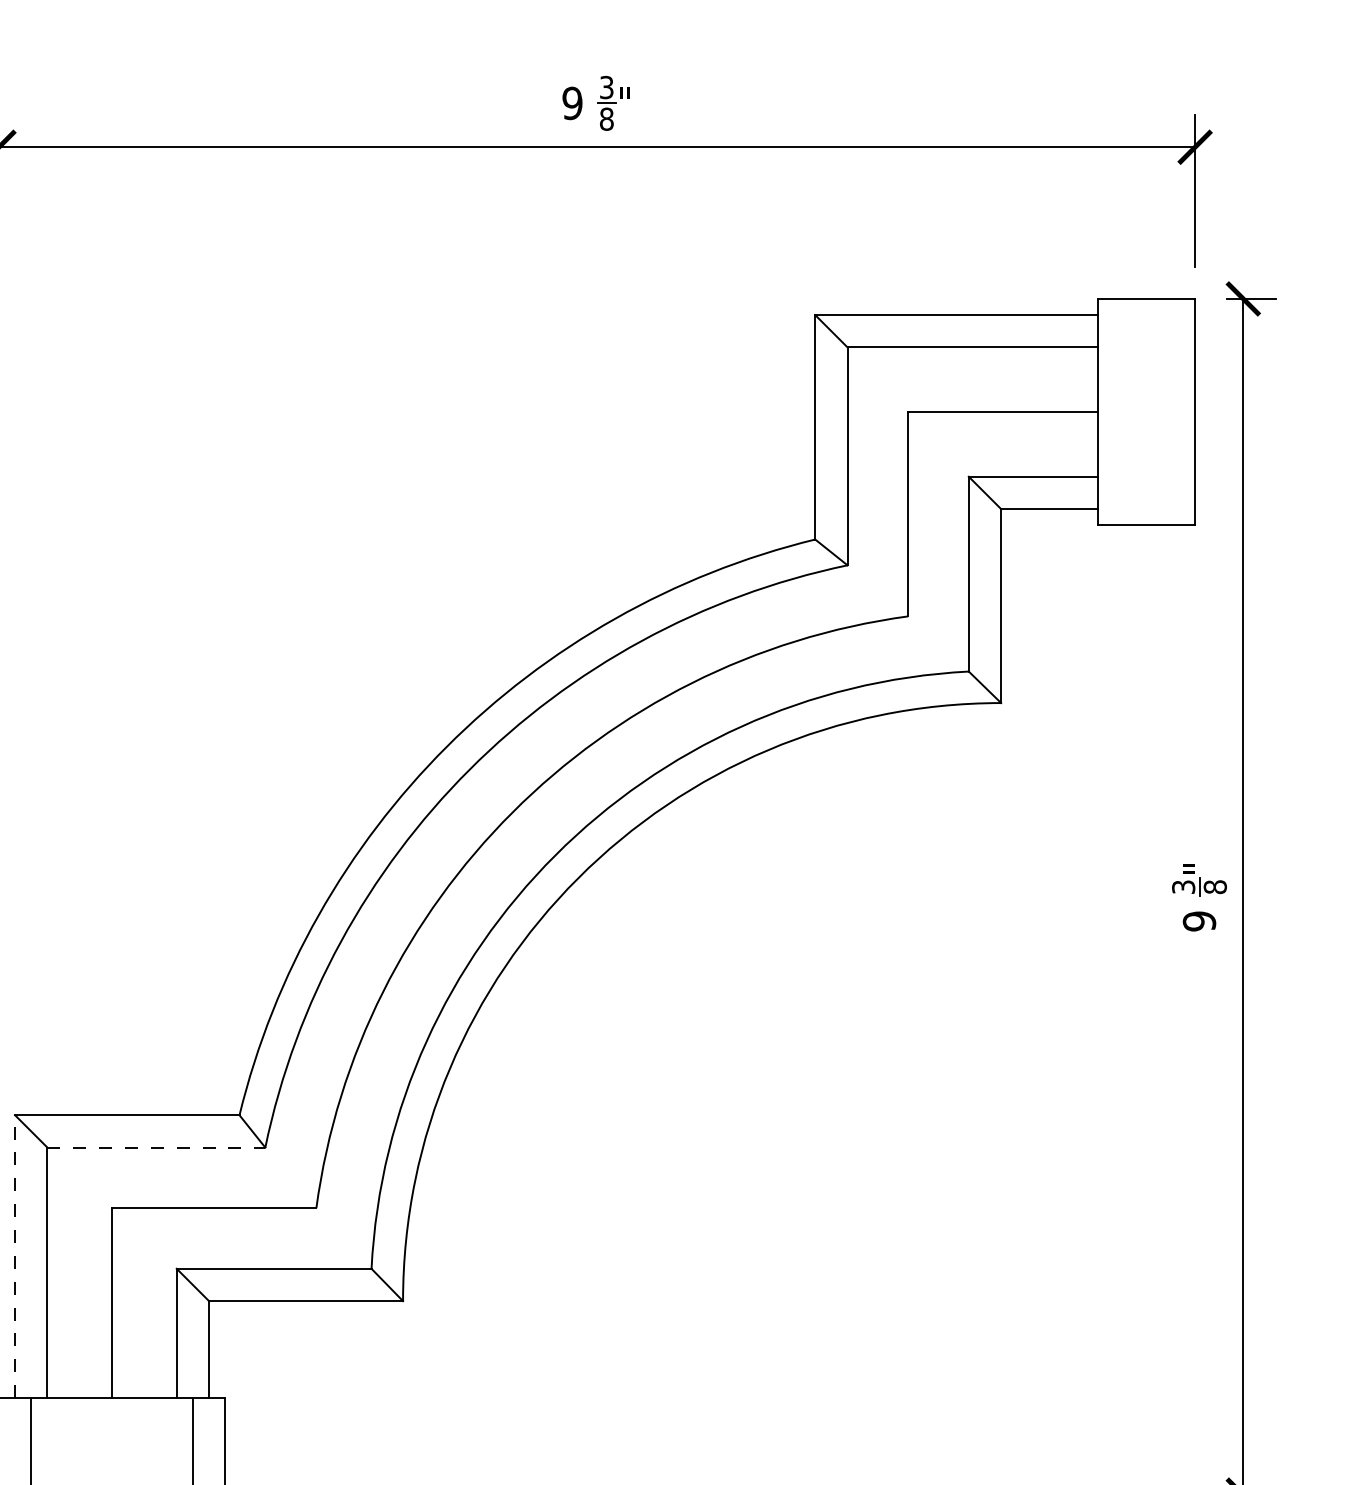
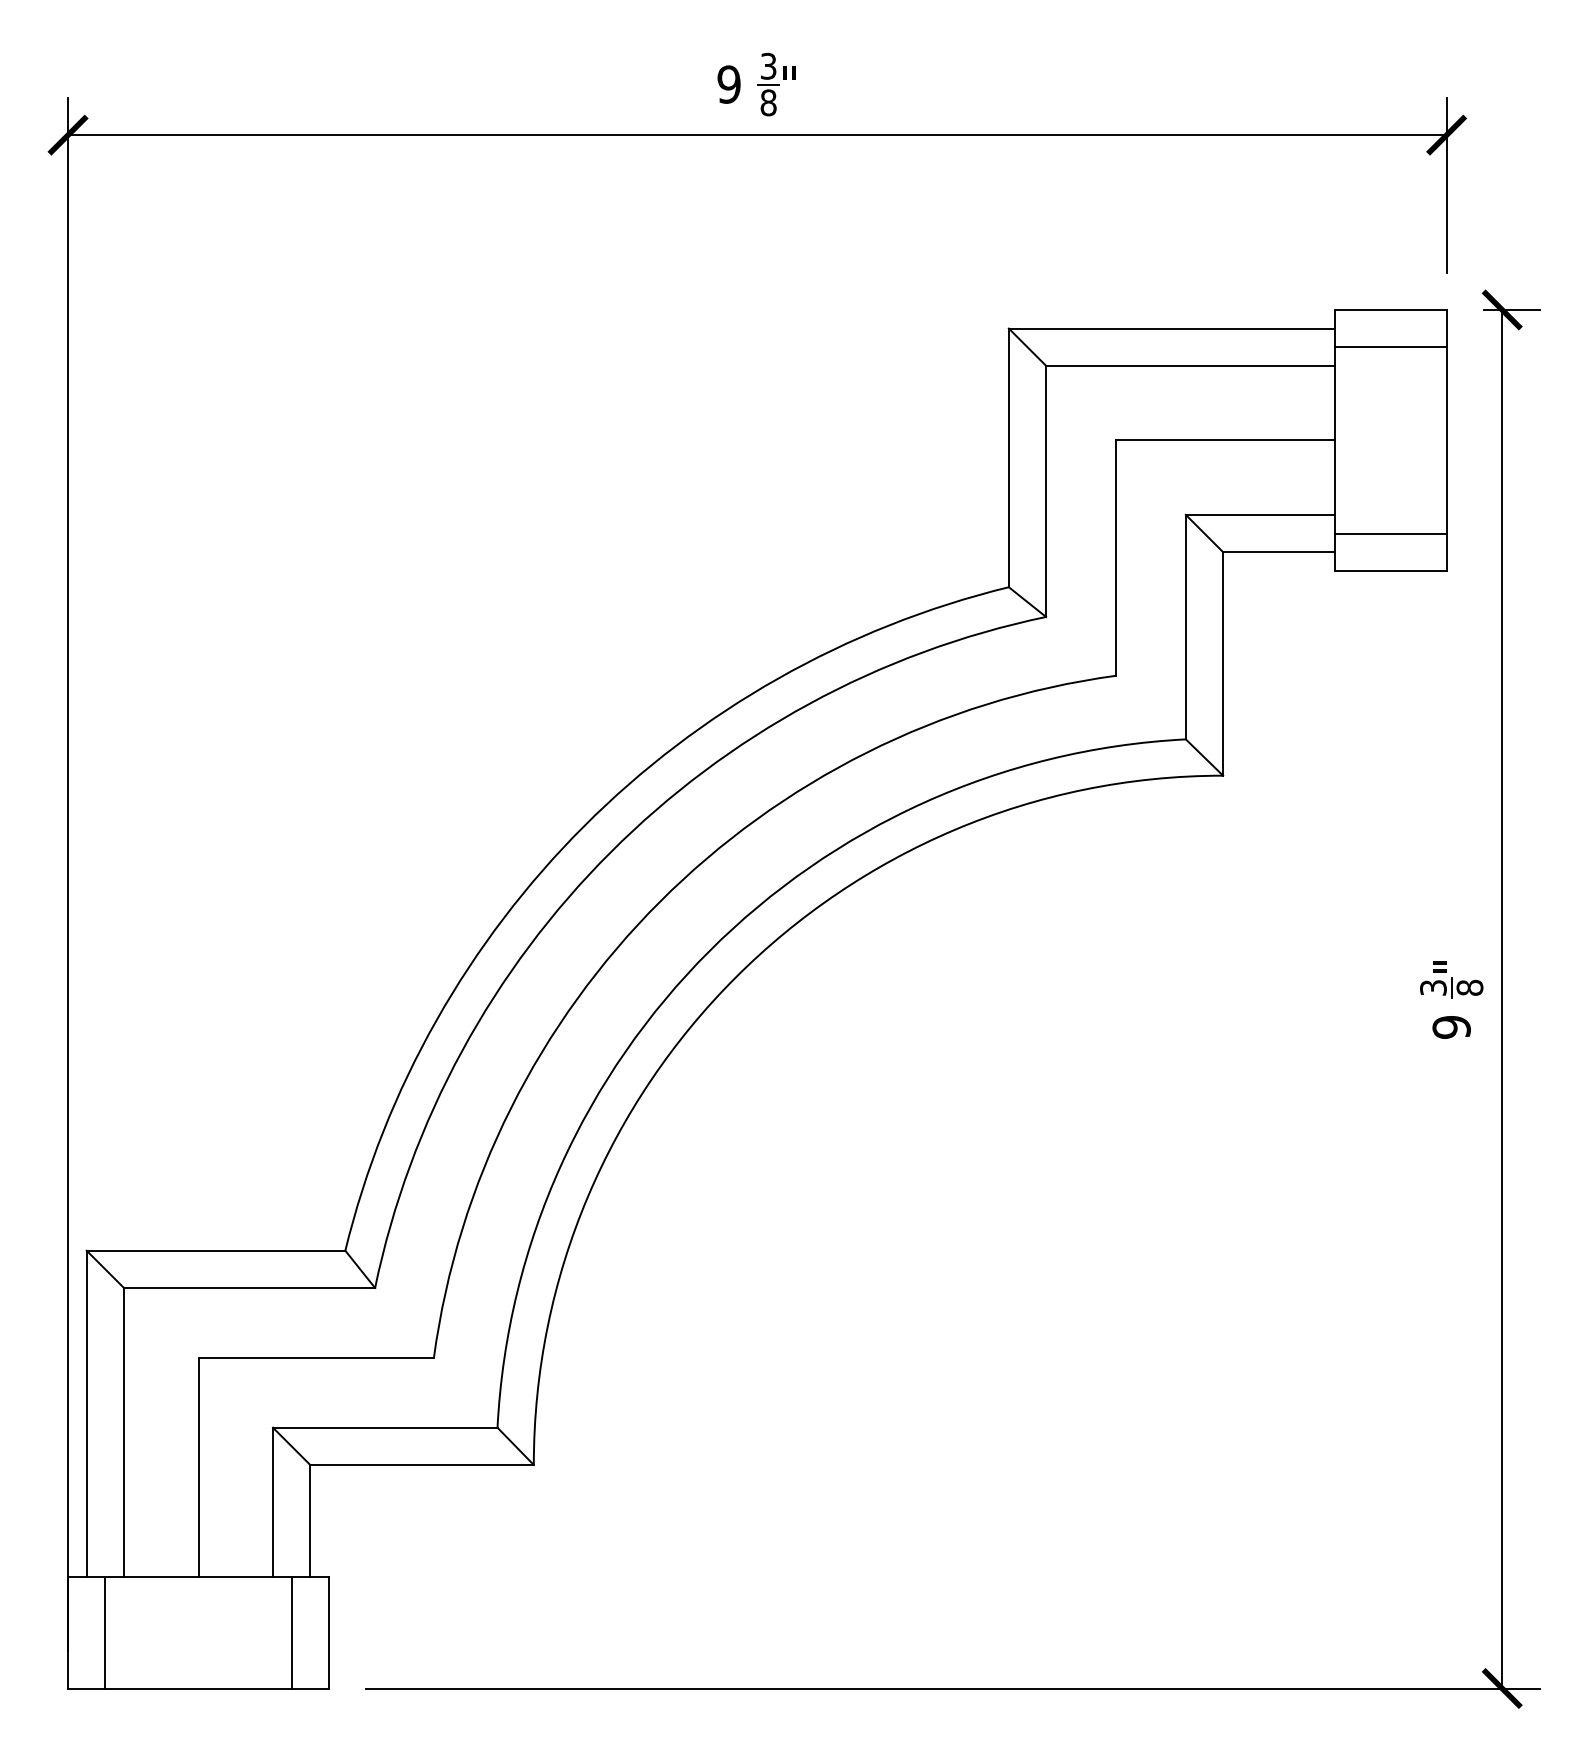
line: (1146, 331) -> (1390, 347), added
line: (1146, 492) -> (1390, 533), added
line: (156, 1148) -> (249, 1288), dashed -> solid
line: (14, 1256) -> (86, 1413), dashed -> solid

